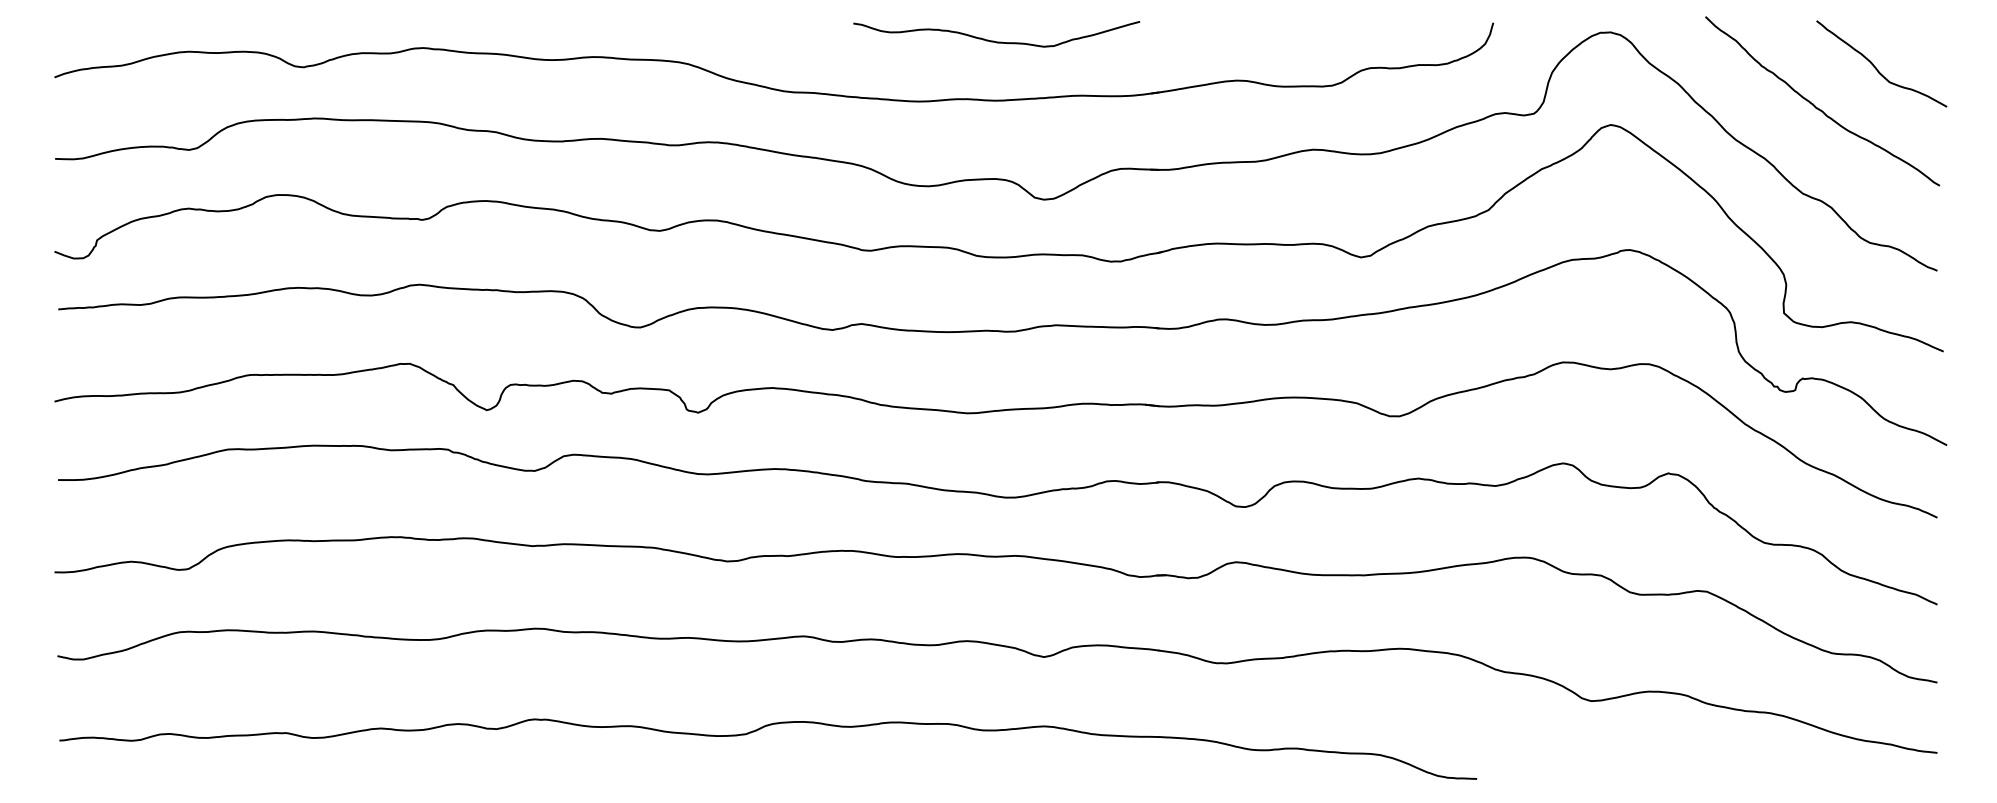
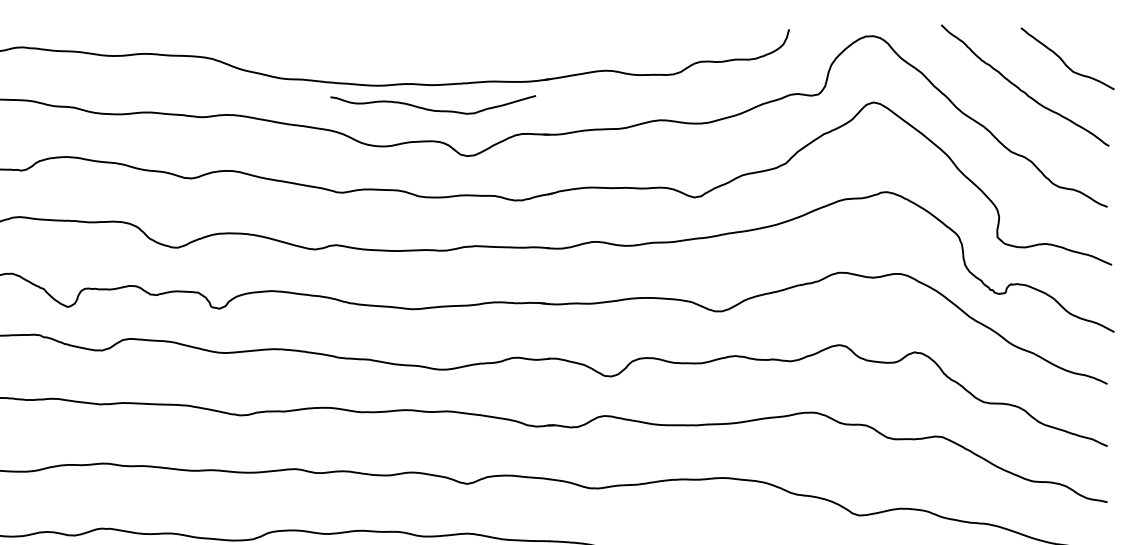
curve: (993, 40) -> (430, 109), moved

